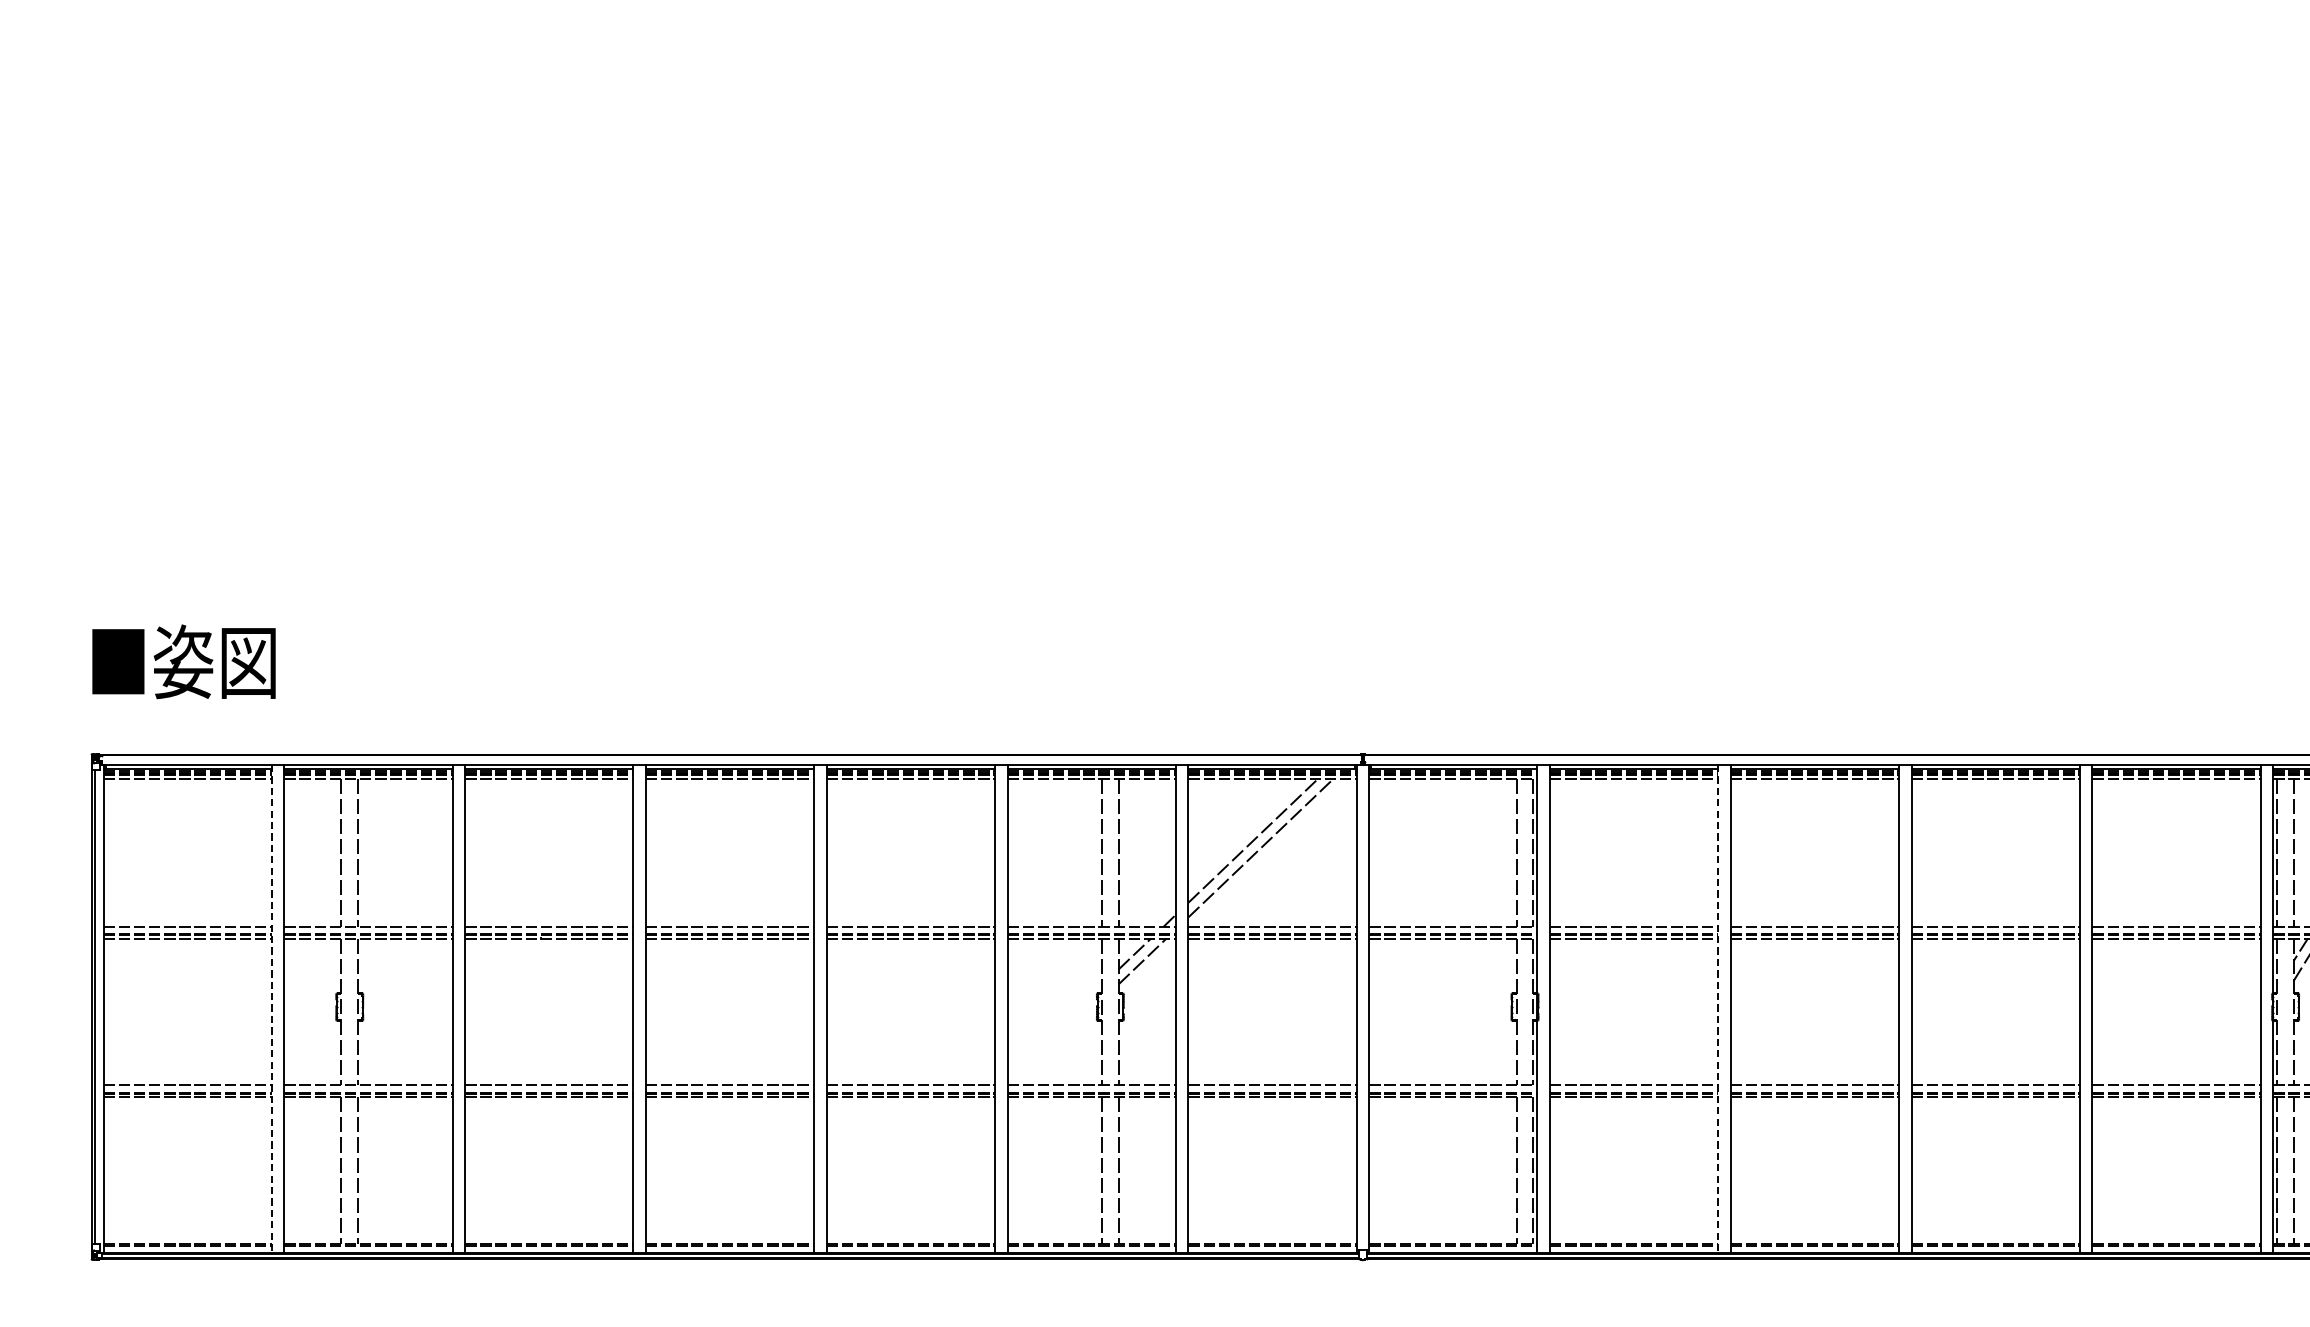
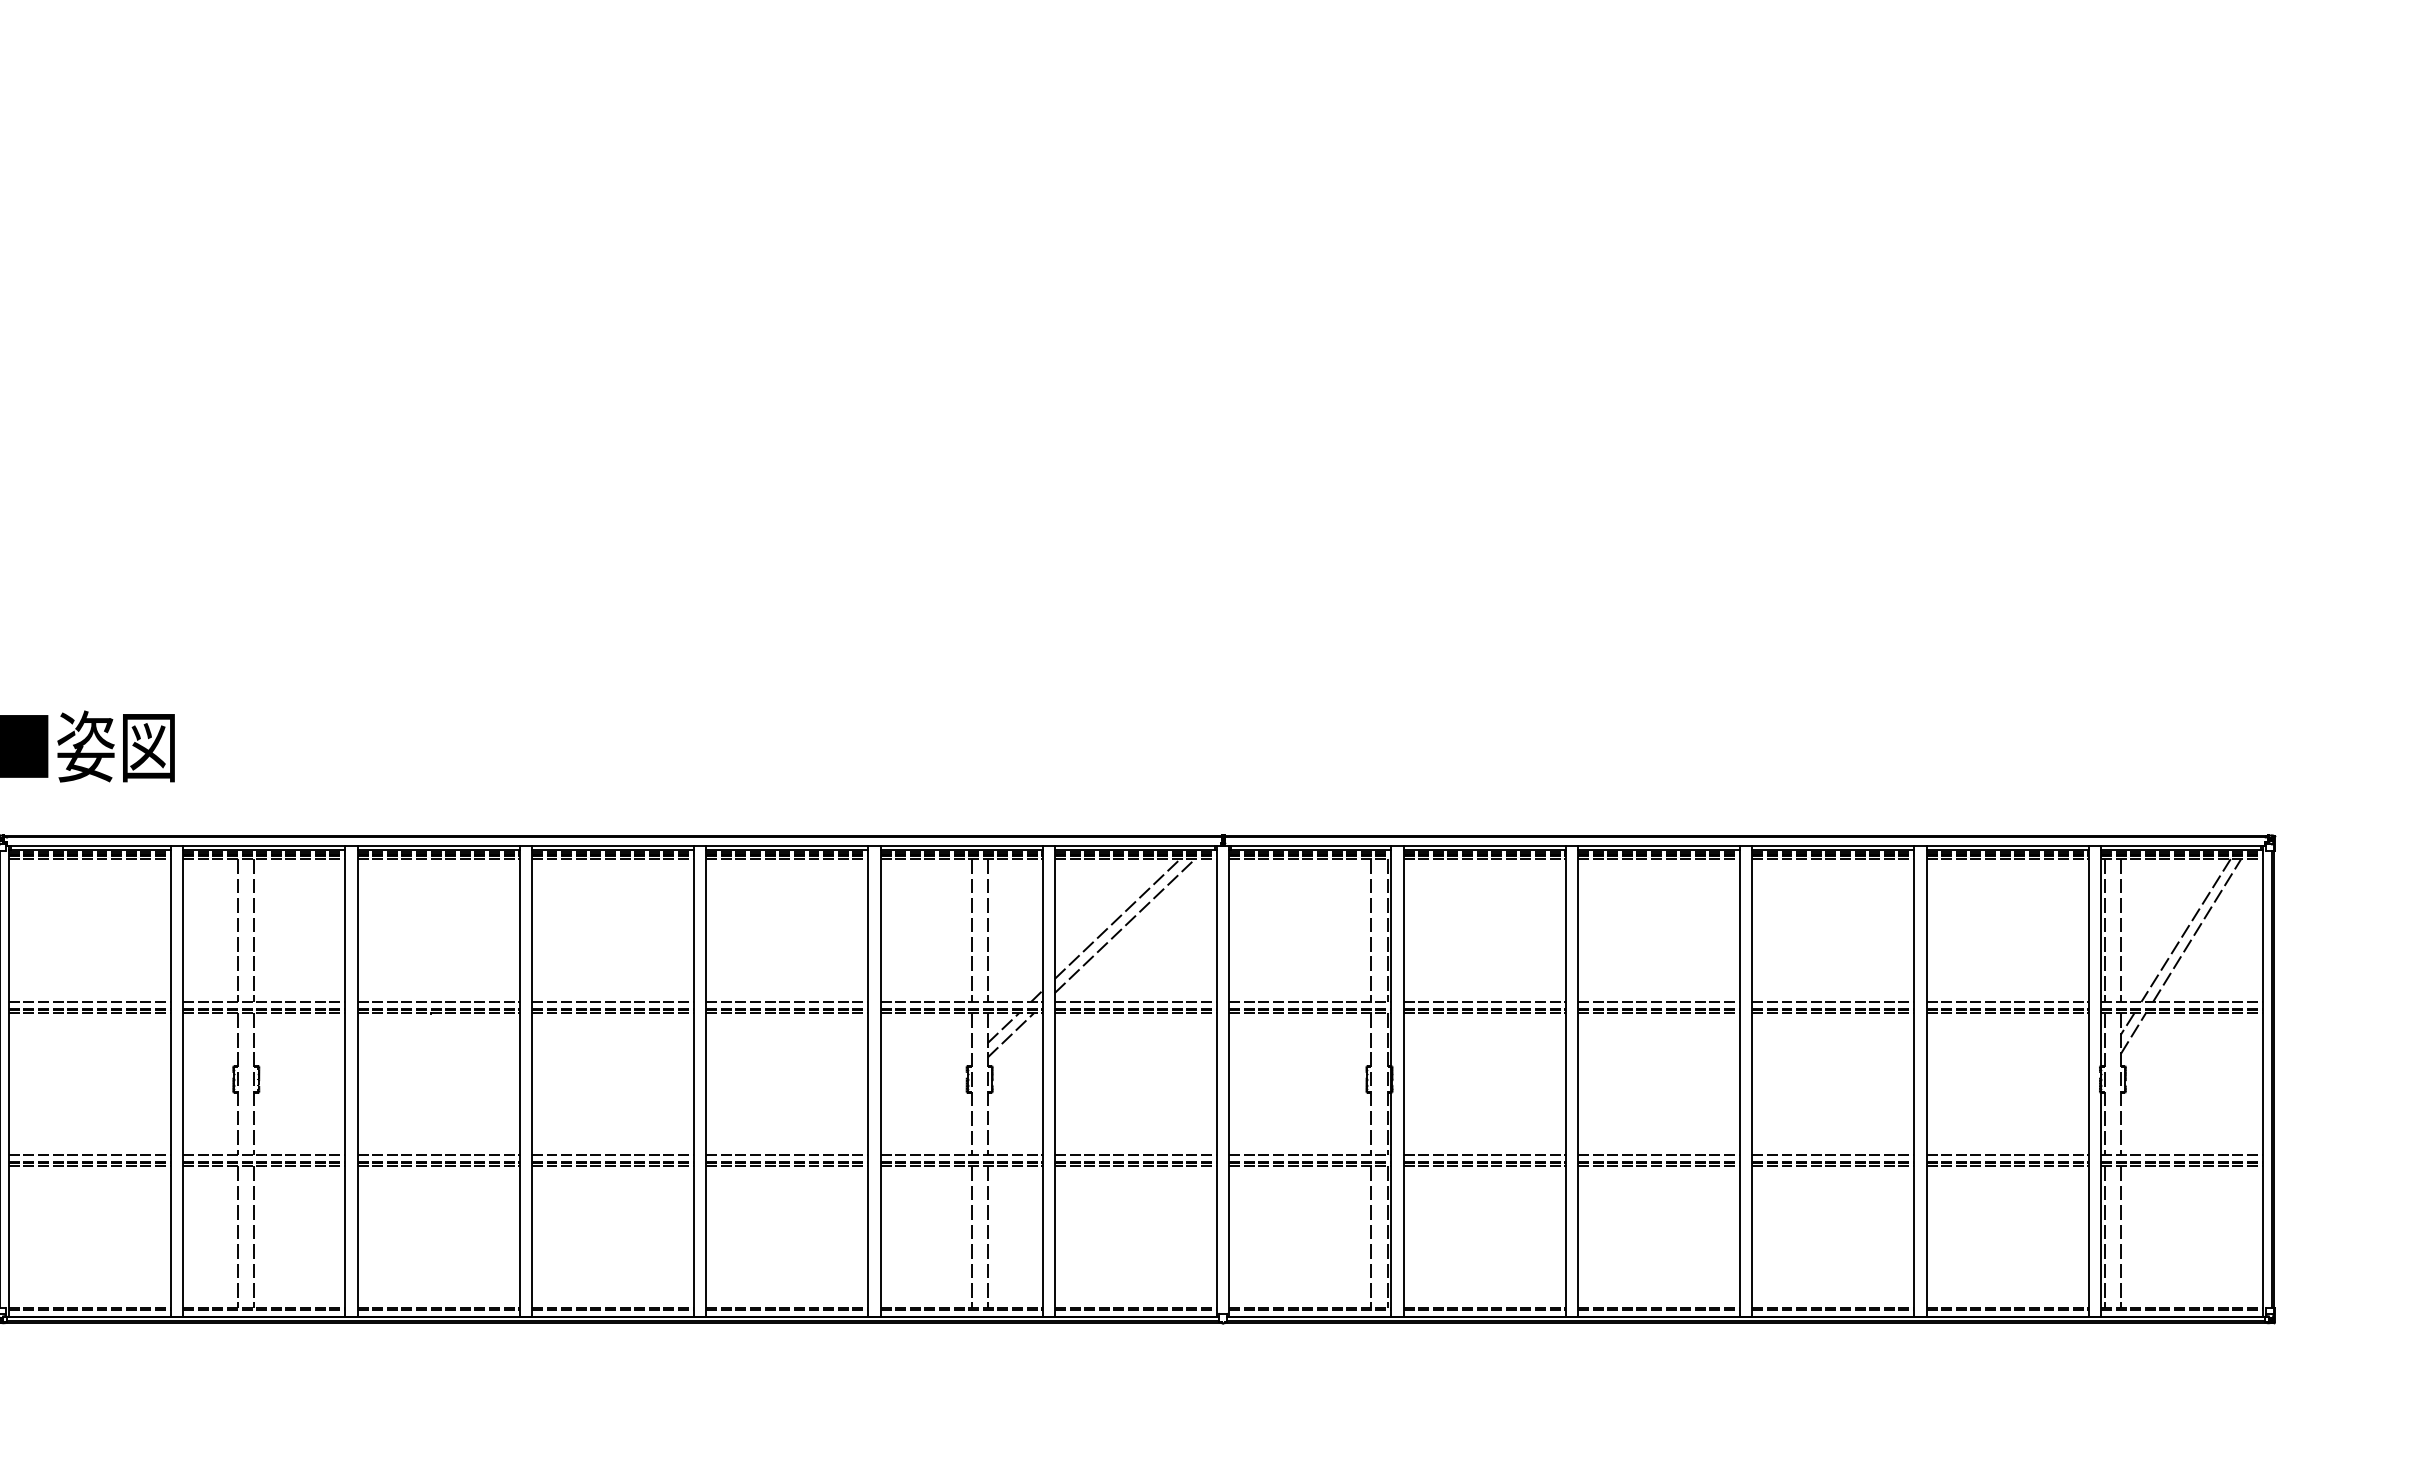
line: (272, 1009) -> (171, 1081), dashed -> solid
line: (1717, 1009) -> (1565, 1081), dashed -> solid

